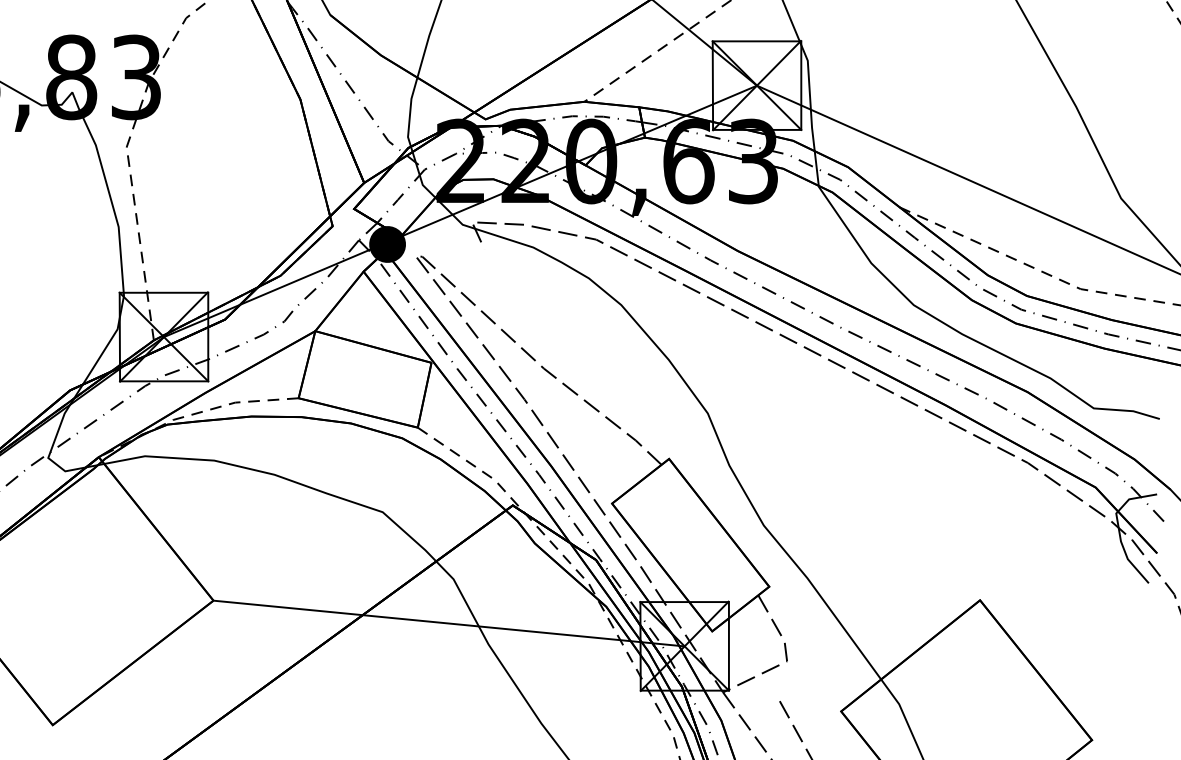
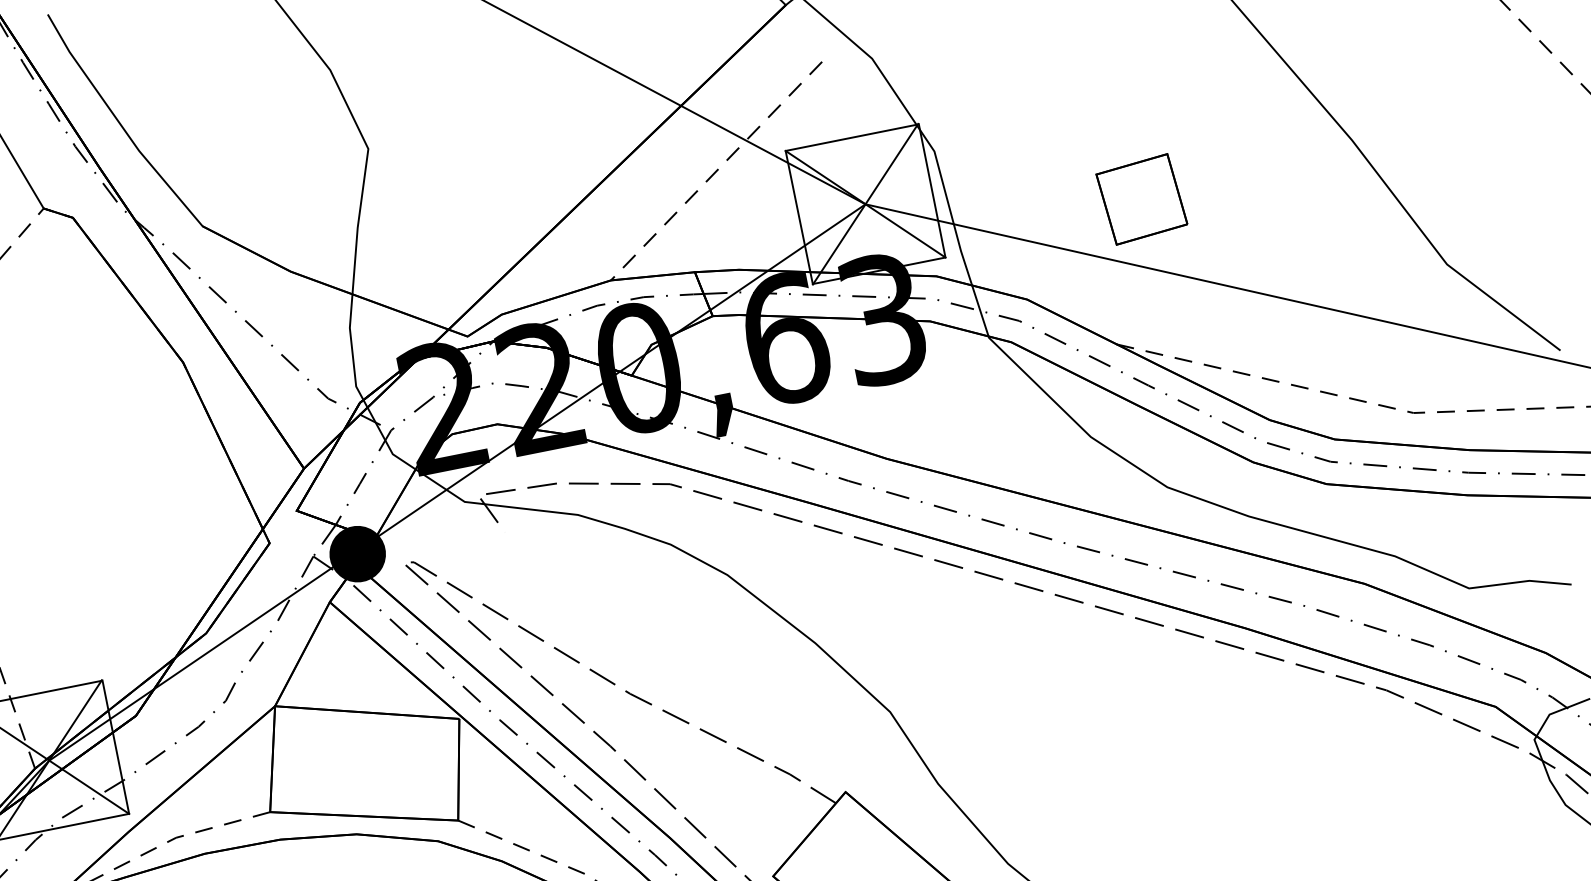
part: (934, 117) -> (1142, 198), added

